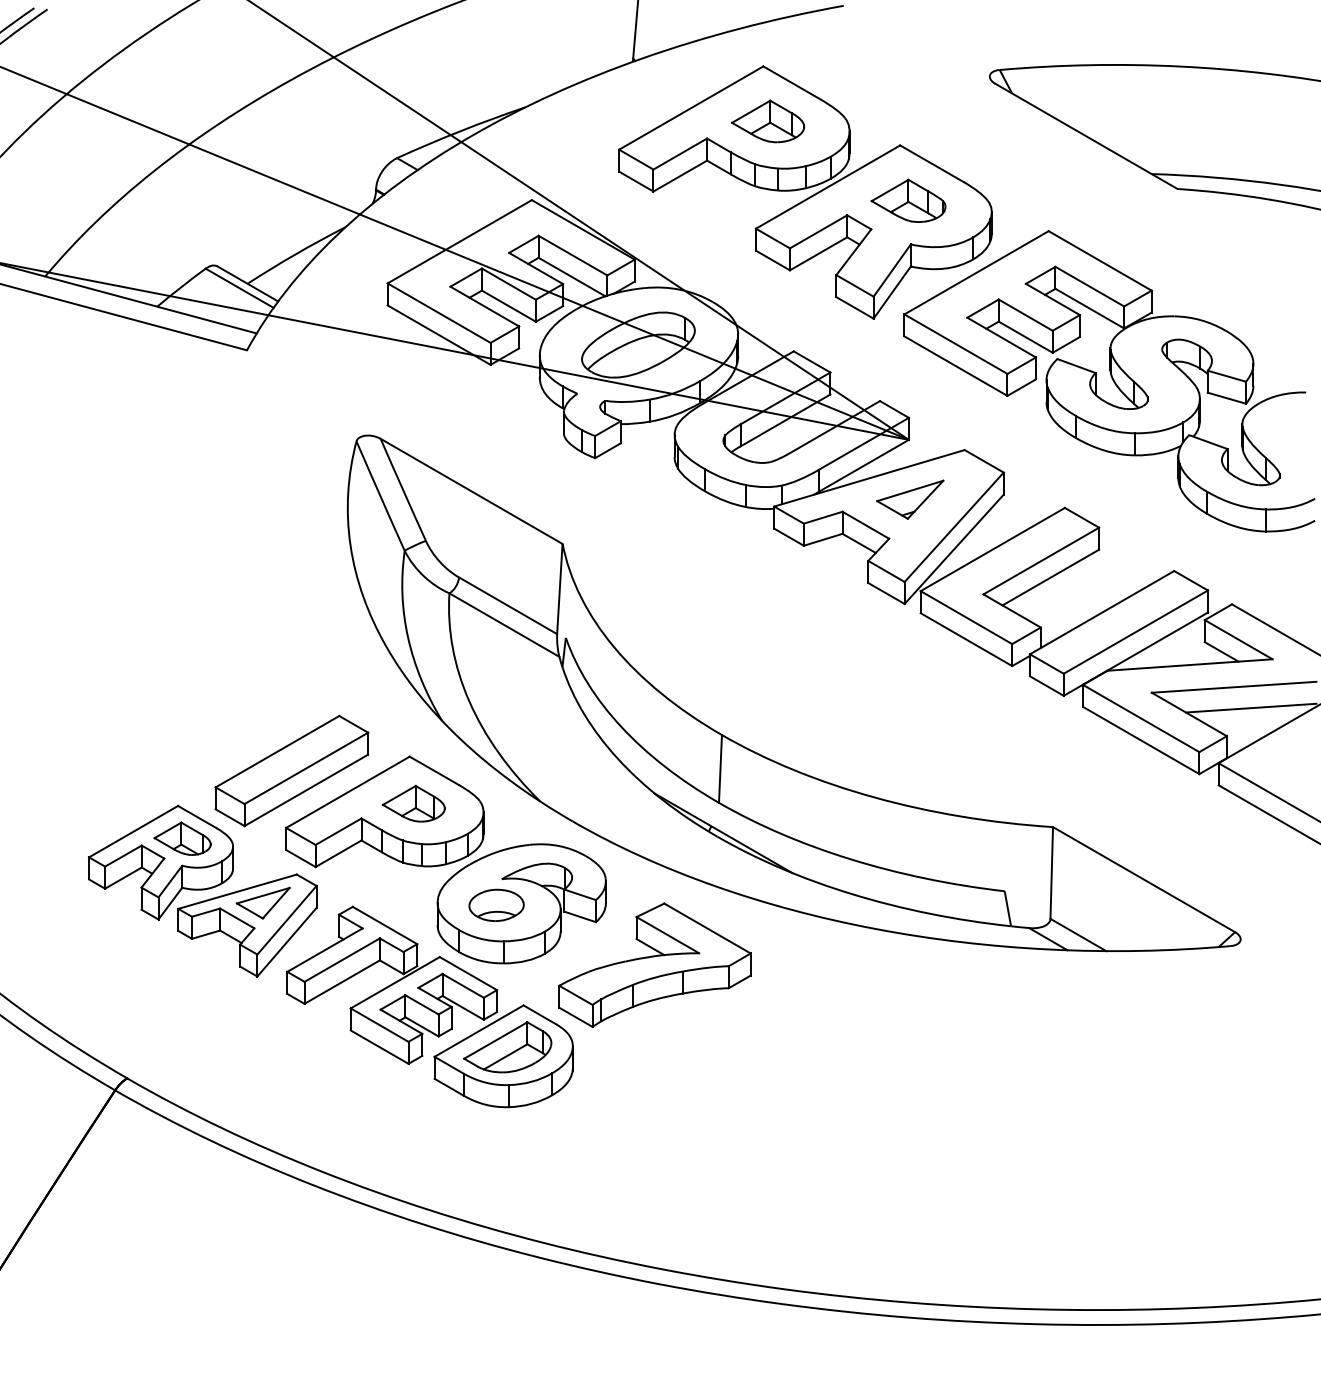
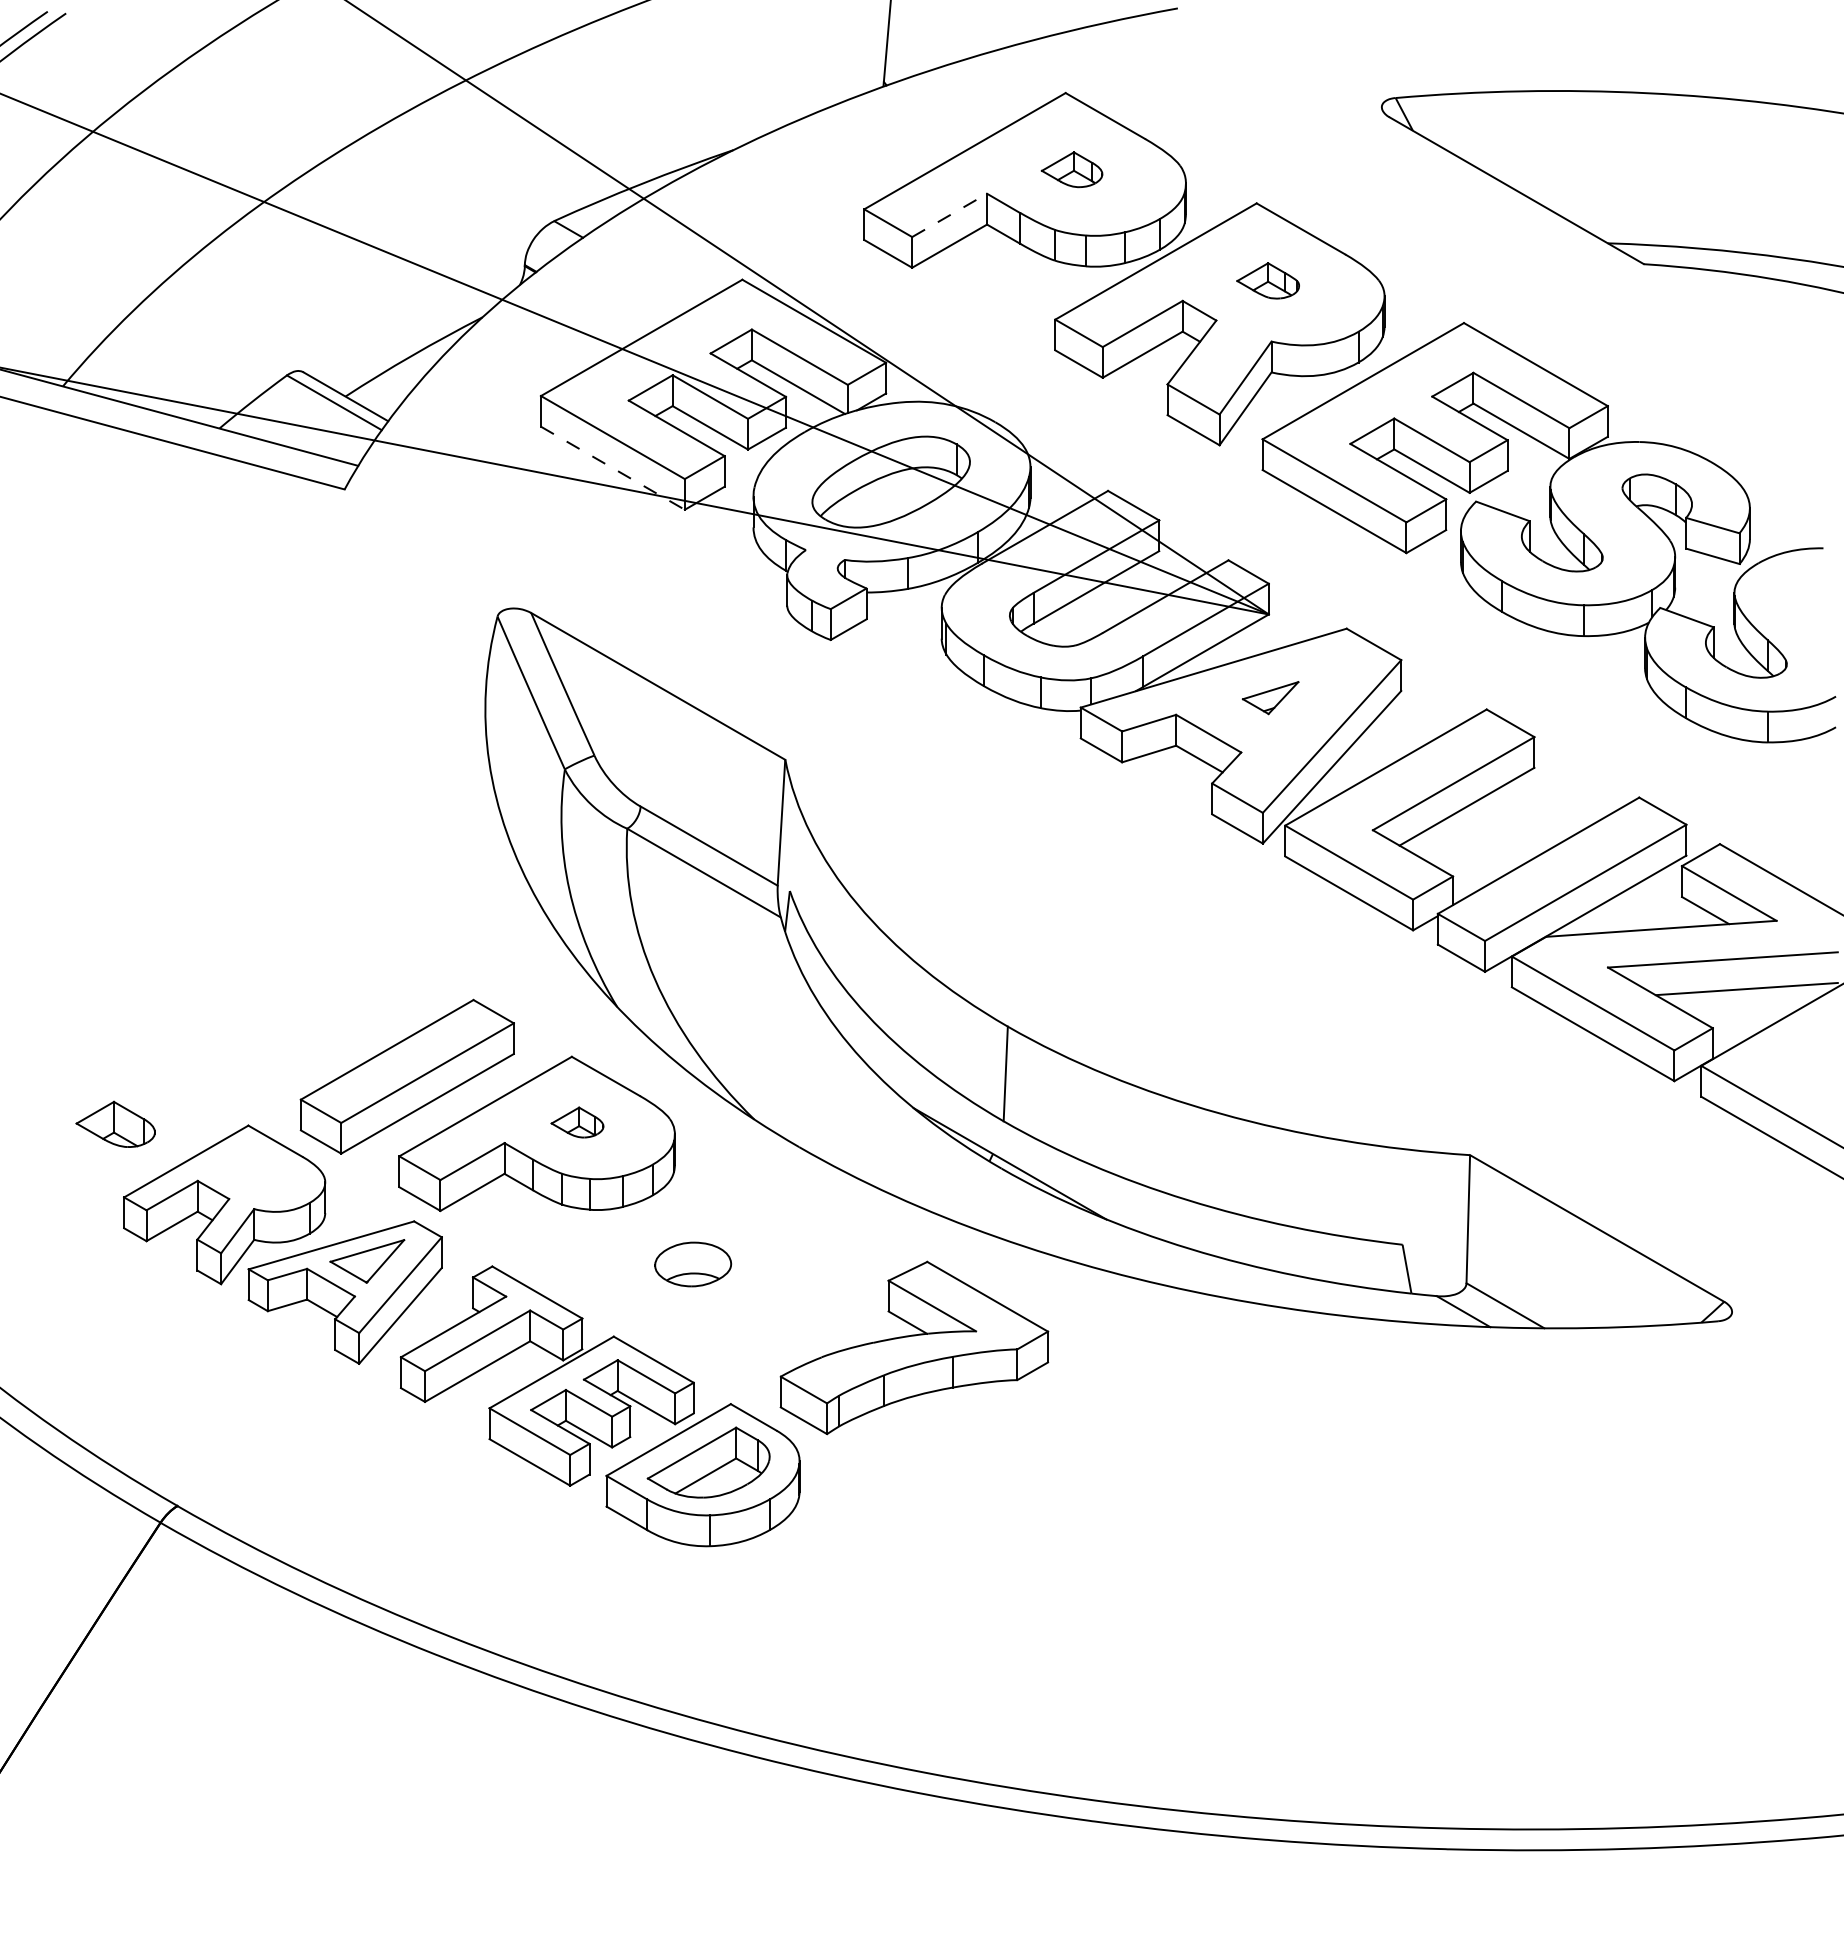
part: (767, 121) -> (1071, 169), size x0.6
line: (680, 154) -> (950, 215), solid -> dashed
part: (907, 200) -> (1267, 280), size x0.6
line: (439, 335) -> (613, 468), solid -> dashed
part: (910, 499) -> (1270, 697), size x0.6
part: (413, 803) -> (577, 1122), size x0.6
part: (182, 838) -> (115, 1123), moved
part: (521, 903) -> (727, 1262), removed

